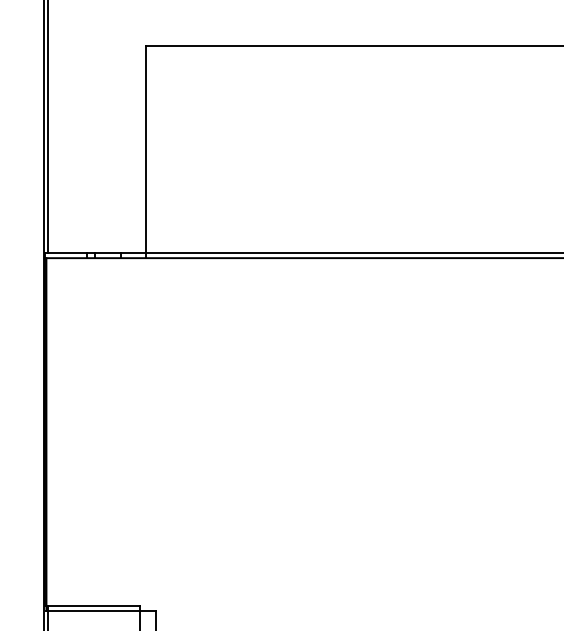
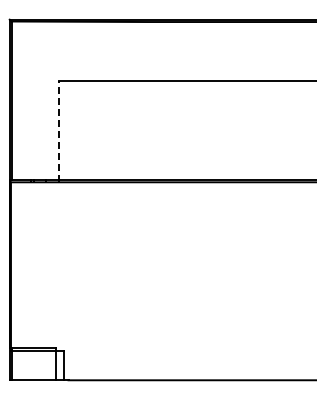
line: (145, 151) -> (58, 131), solid -> dashed

